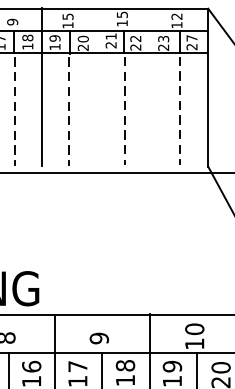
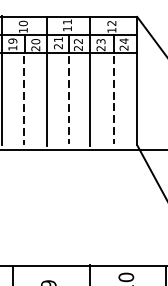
text: (121, 14) -> (66, 21), 15 -> 11
text: (67, 16) -> (22, 23), 15 -> 10
text: (191, 38) -> (123, 41), 27 -> 24
line: (96, 88) -> (46, 81), added
line: (149, 88) -> (89, 81), added

